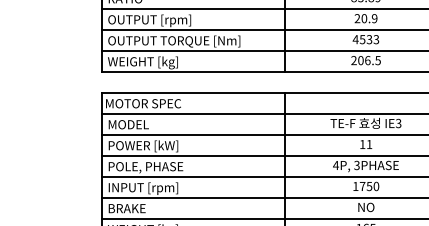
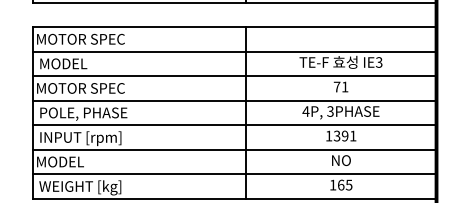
text: (362, 144) -> (336, 87), 11 -> 71
text: (143, 146) -> (80, 89), POWER [kW] -> MOTOR SPEC
text: (369, 186) -> (345, 136), 1750 -> 1391
text: (126, 208) -> (61, 161), BRAKE -> MODEL

